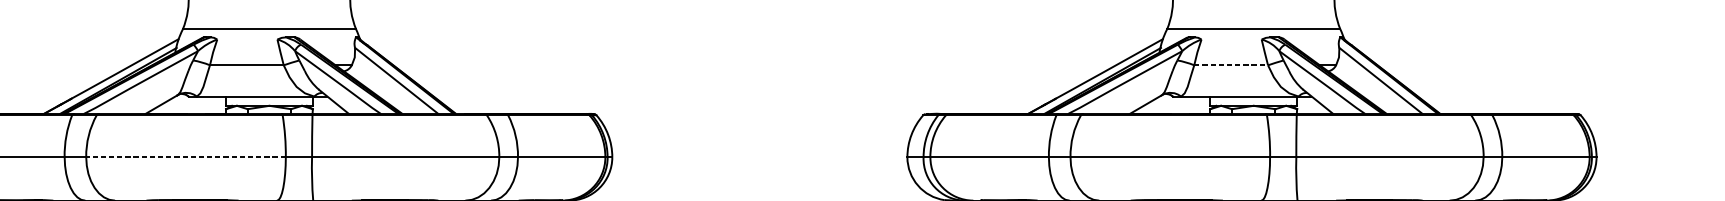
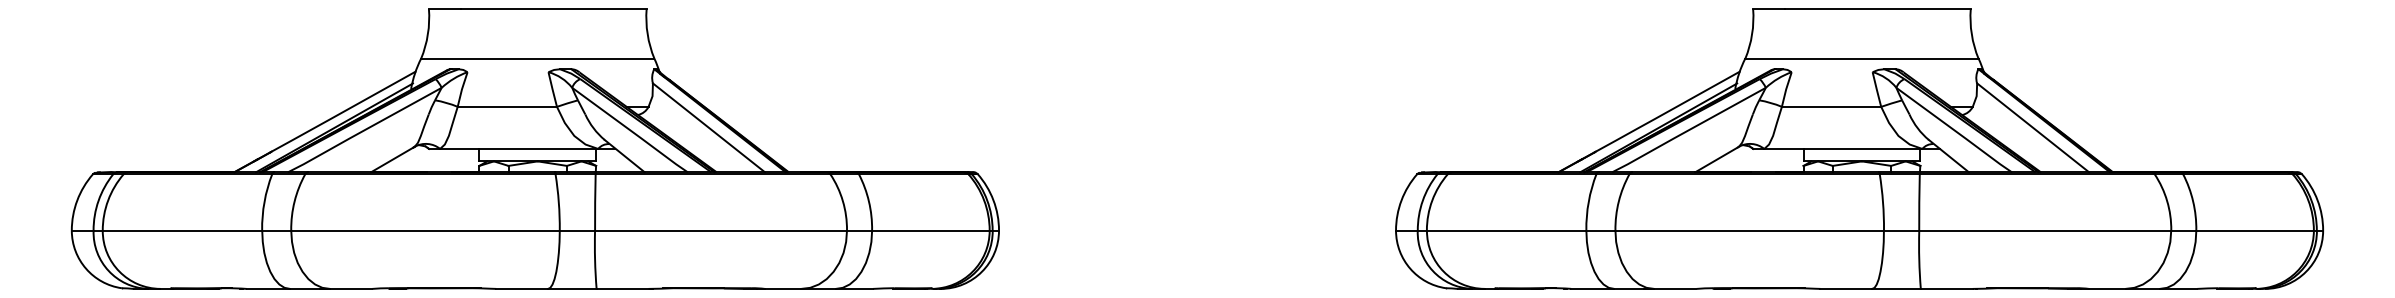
line: (1231, 65) -> (1831, 106), dashed -> solid
line: (186, 157) -> (425, 230), dashed -> solid

